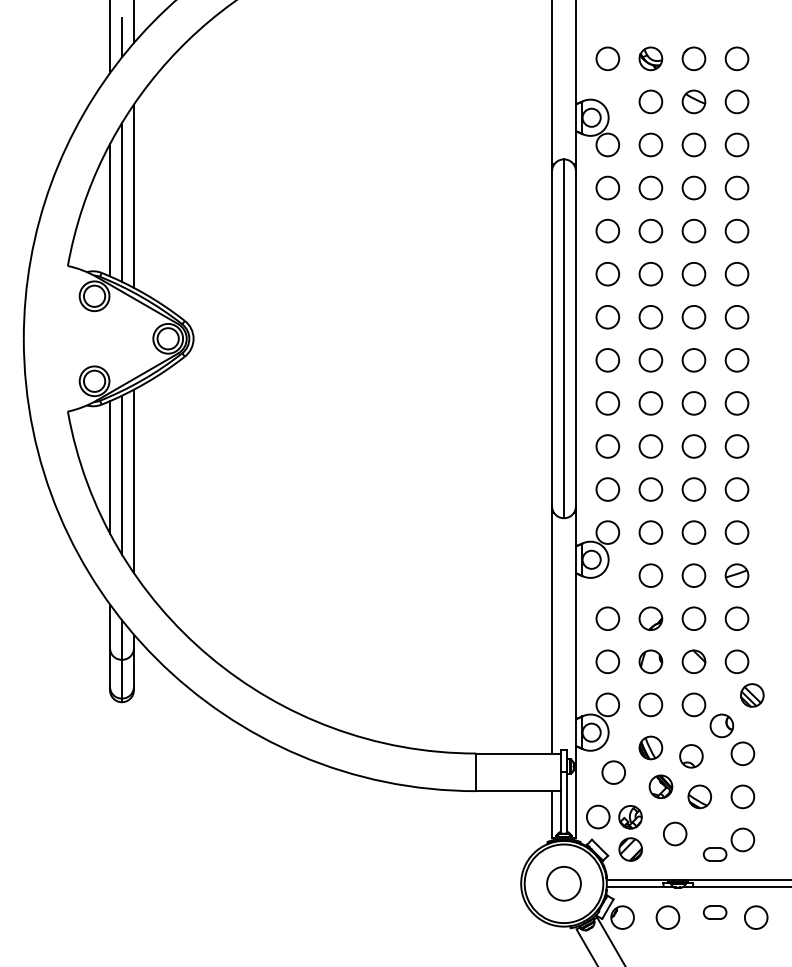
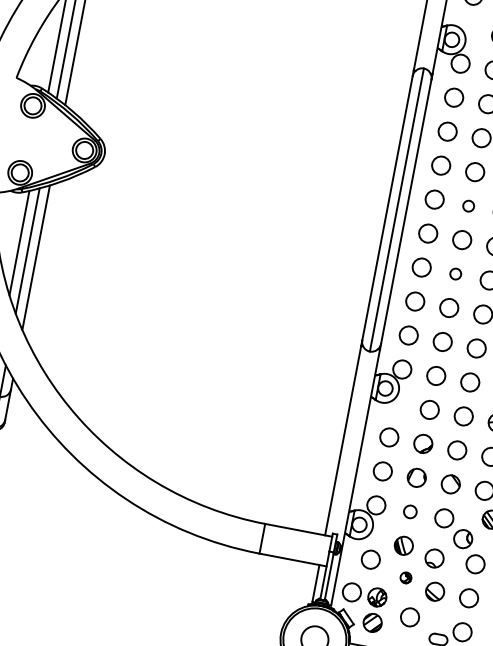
circle: (650, 317) -> (468, 206), size x0.6
circle: (650, 403) -> (455, 274), size x0.6
circle: (650, 704) -> (410, 511), size x0.7
part: (660, 786) -> (405, 577), size x0.6

